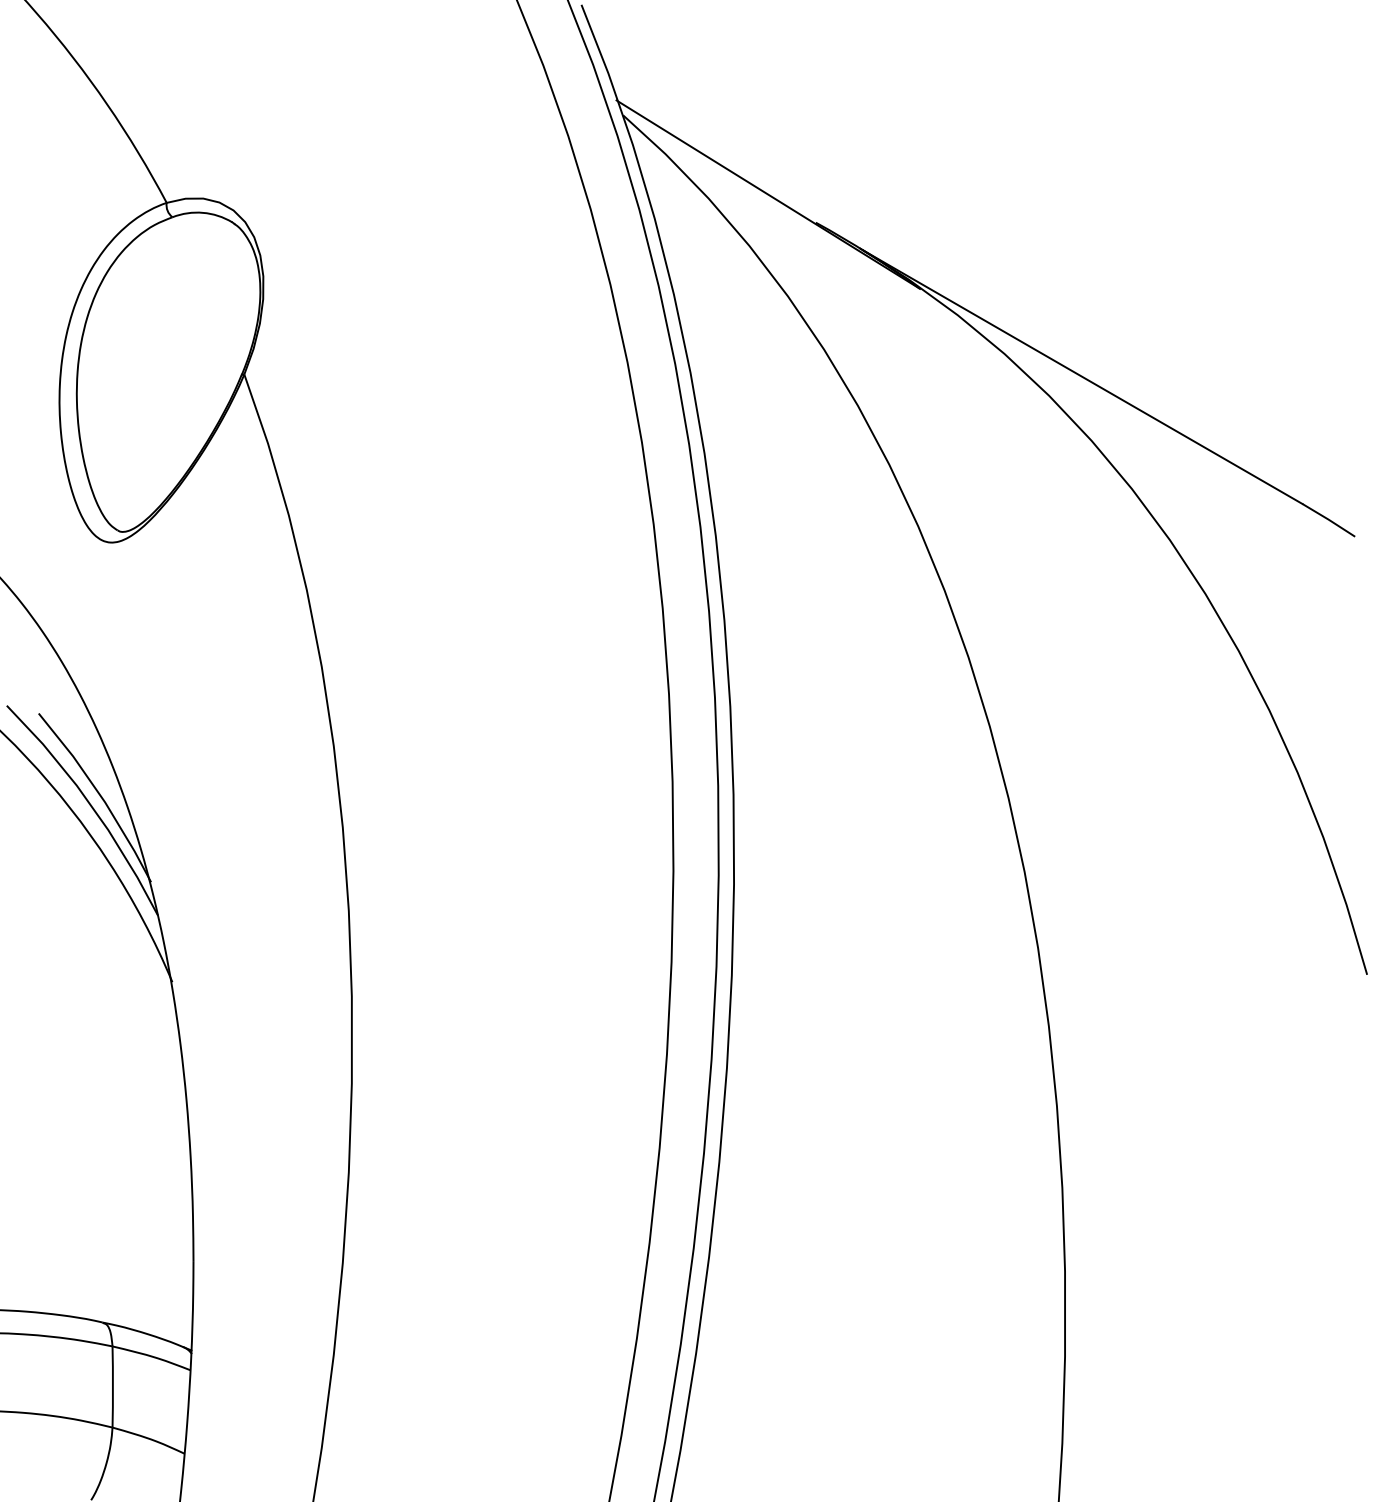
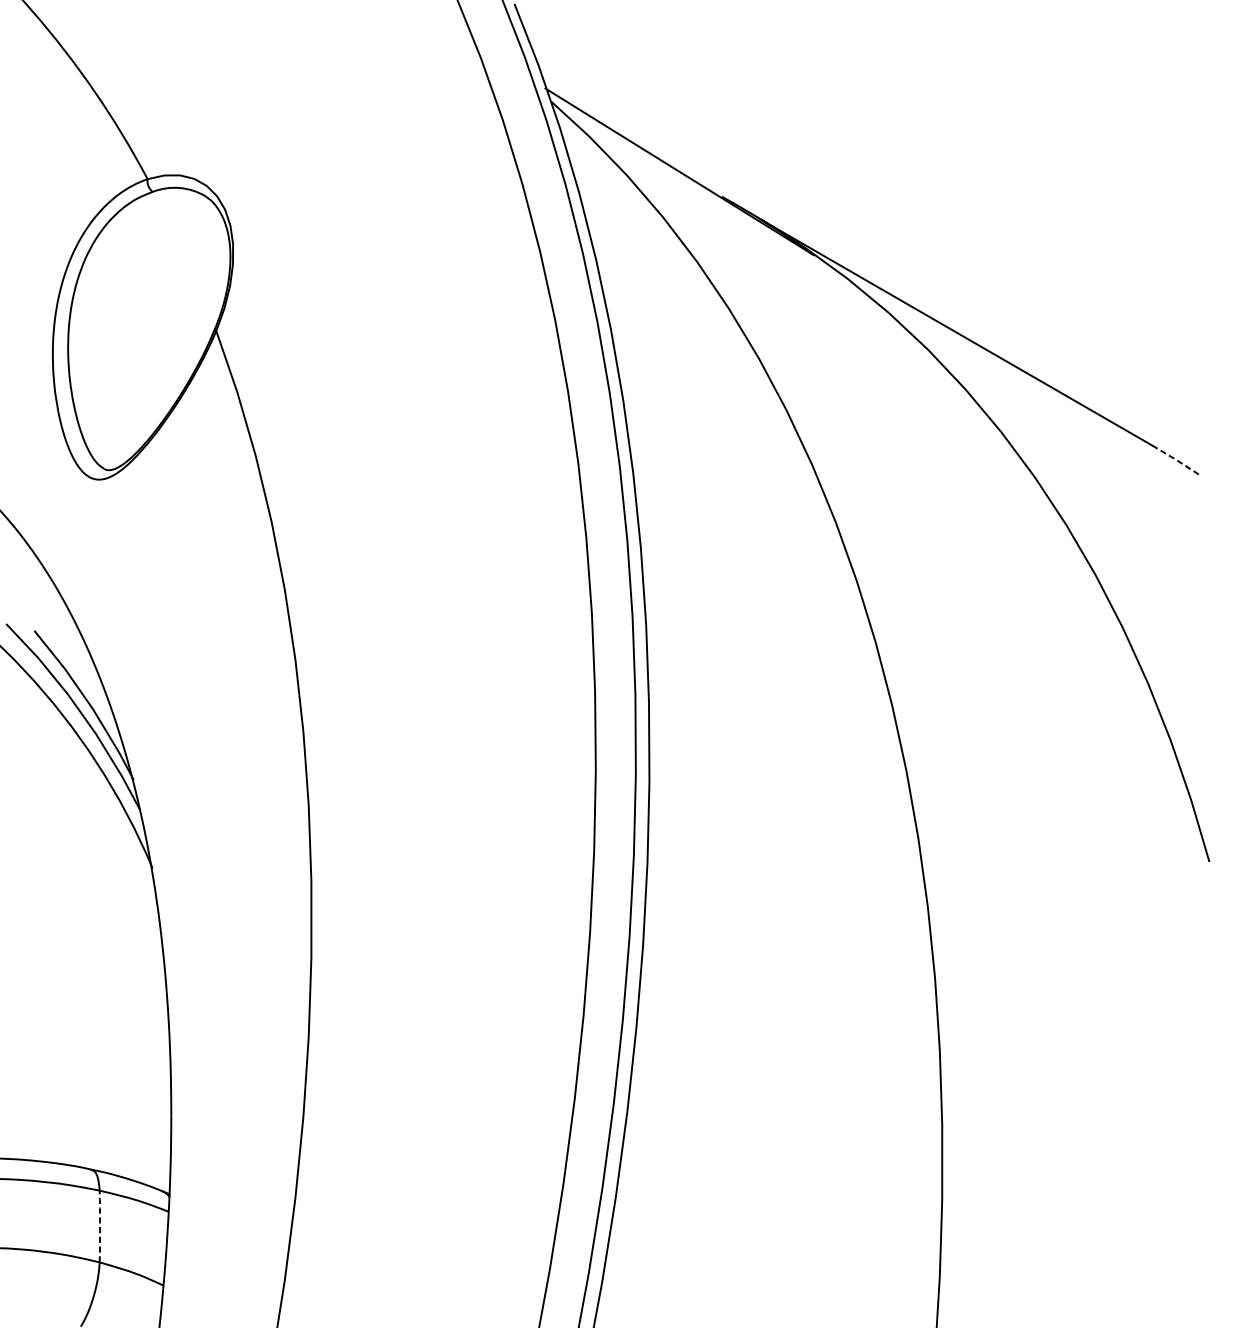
line: (1328, 519) -> (1175, 459), solid -> dashed
arc: (112, 1387) -> (99, 1226), solid -> dashed

